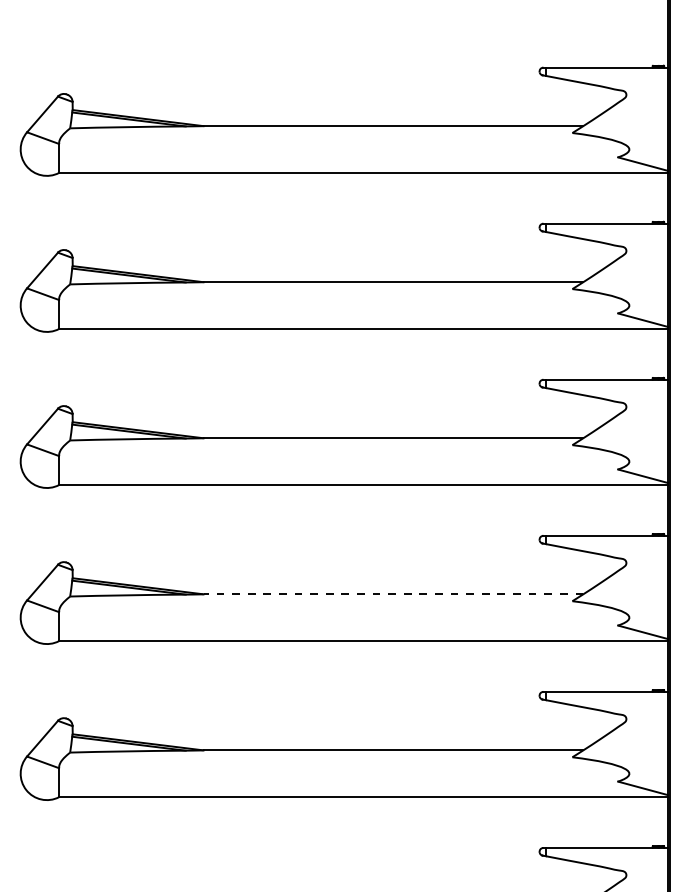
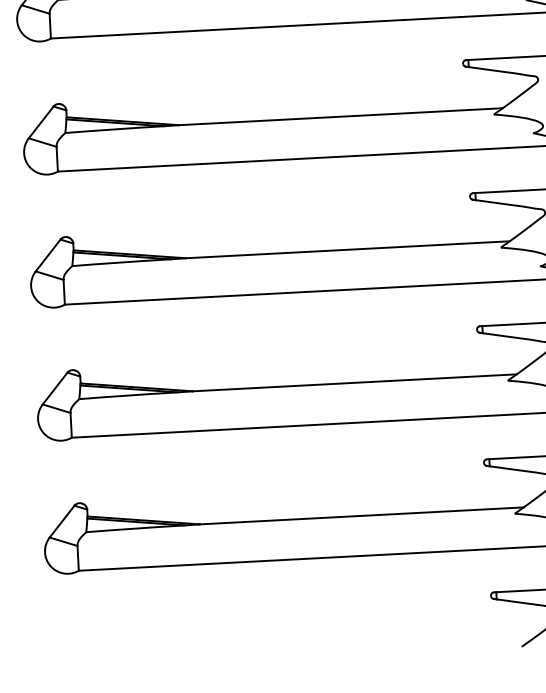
line: (393, 594) -> (354, 382), dashed -> solid

